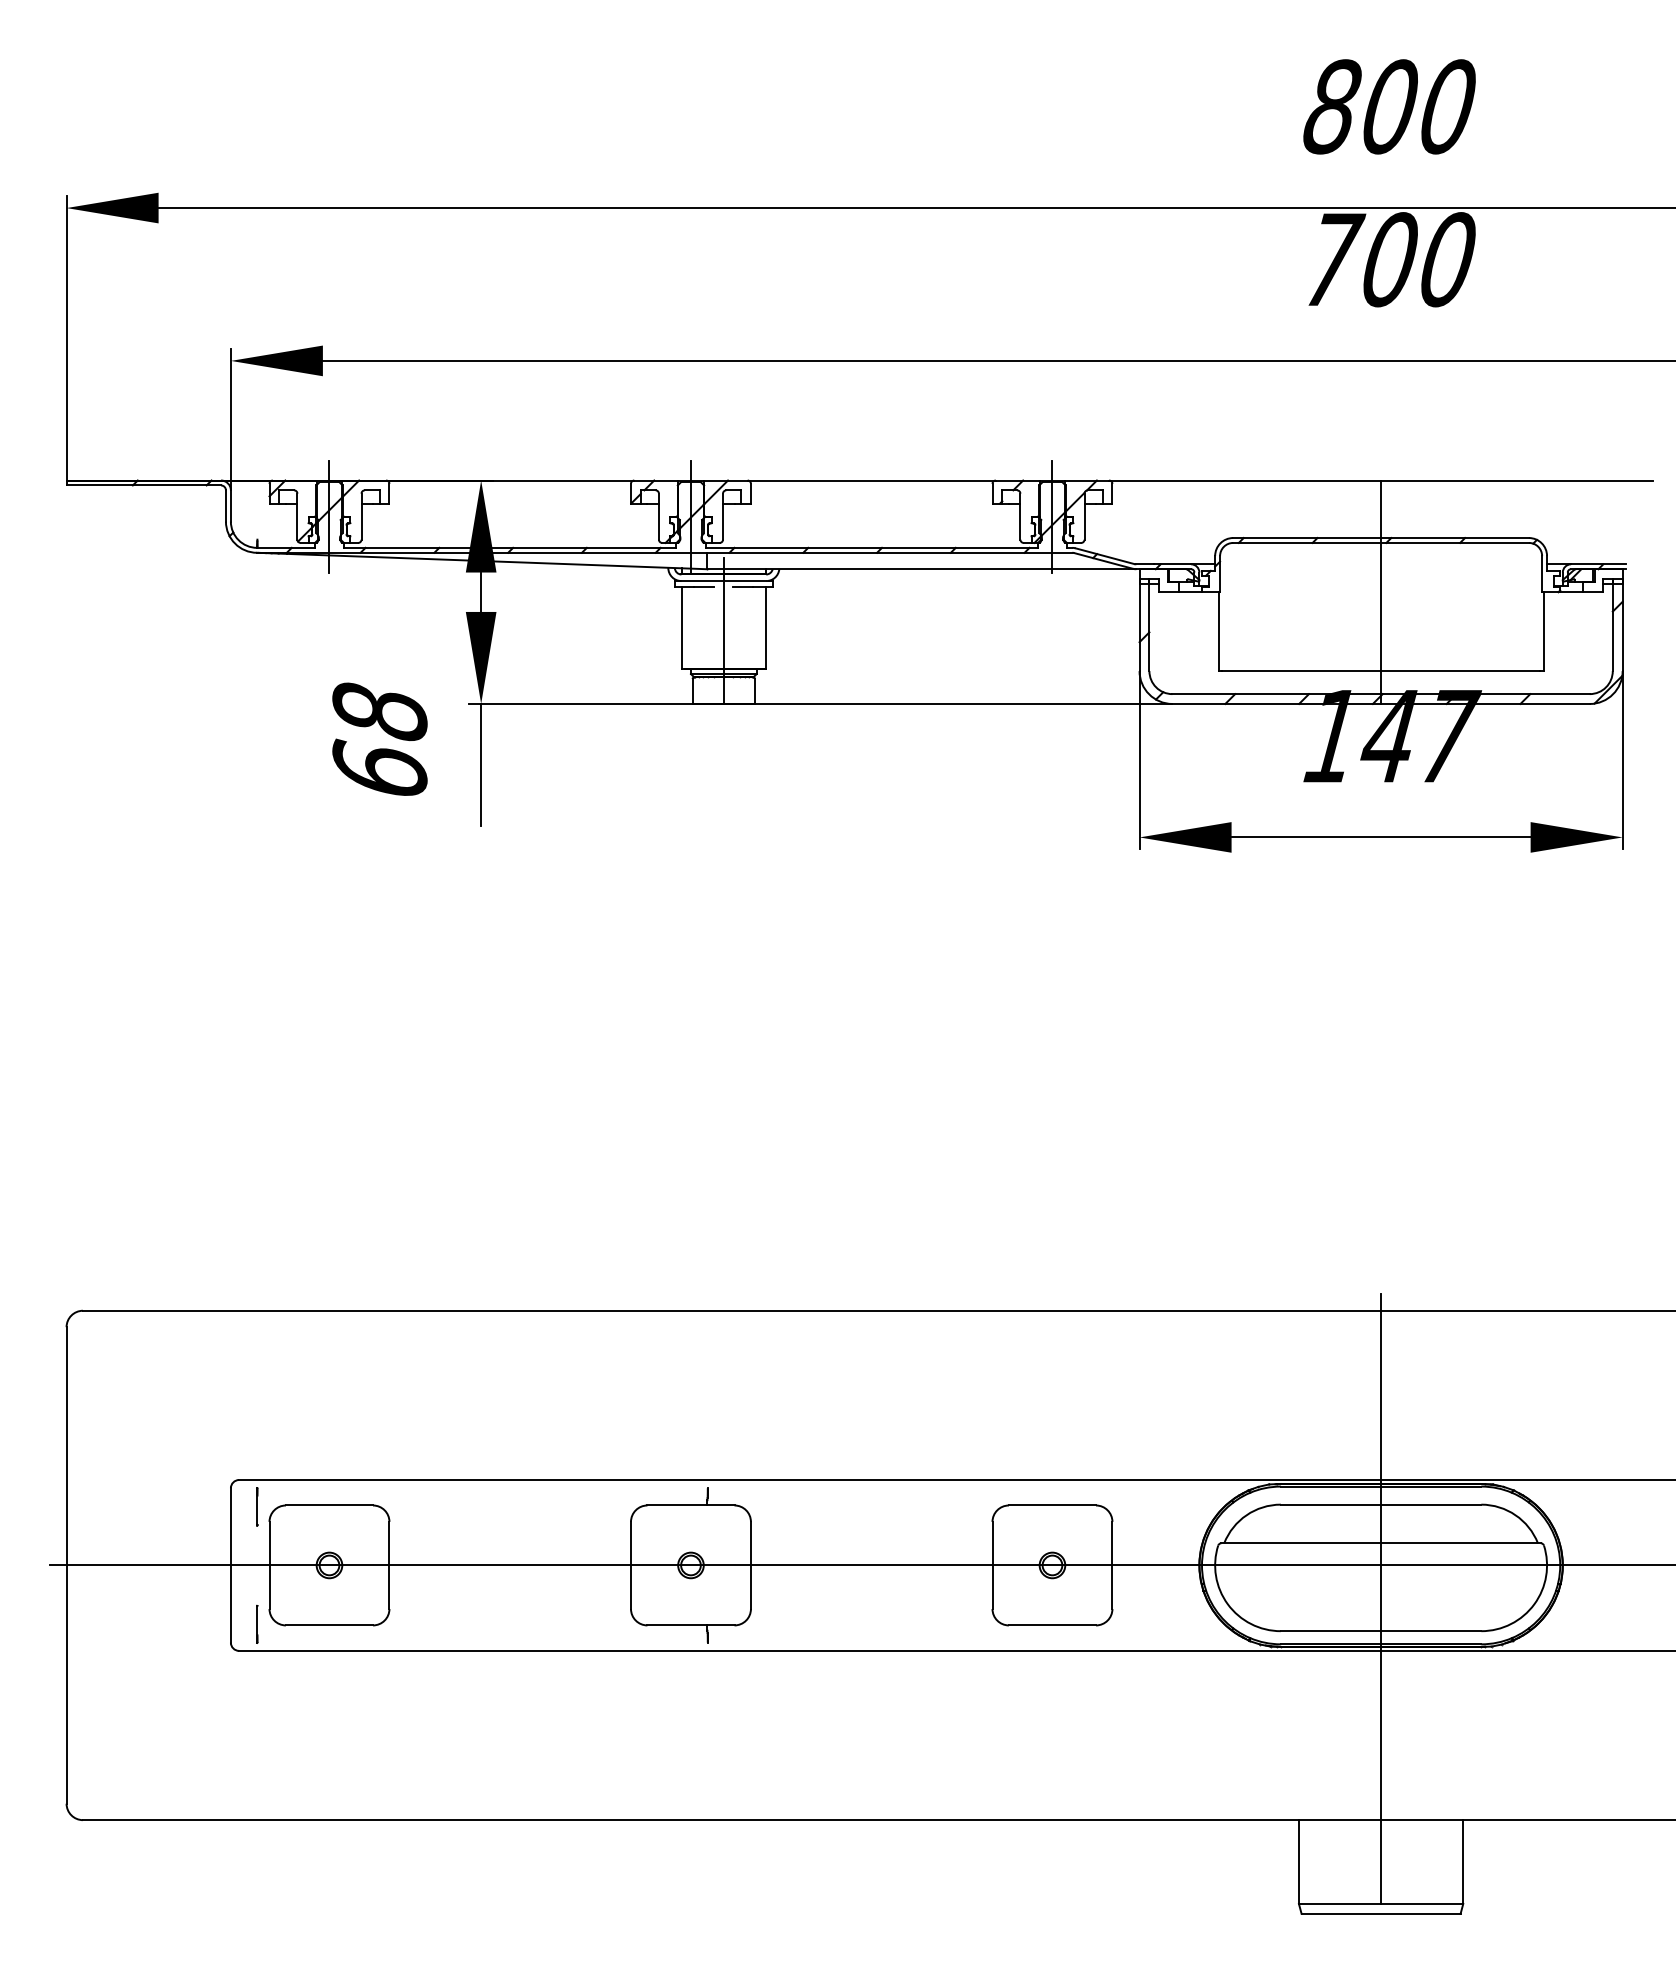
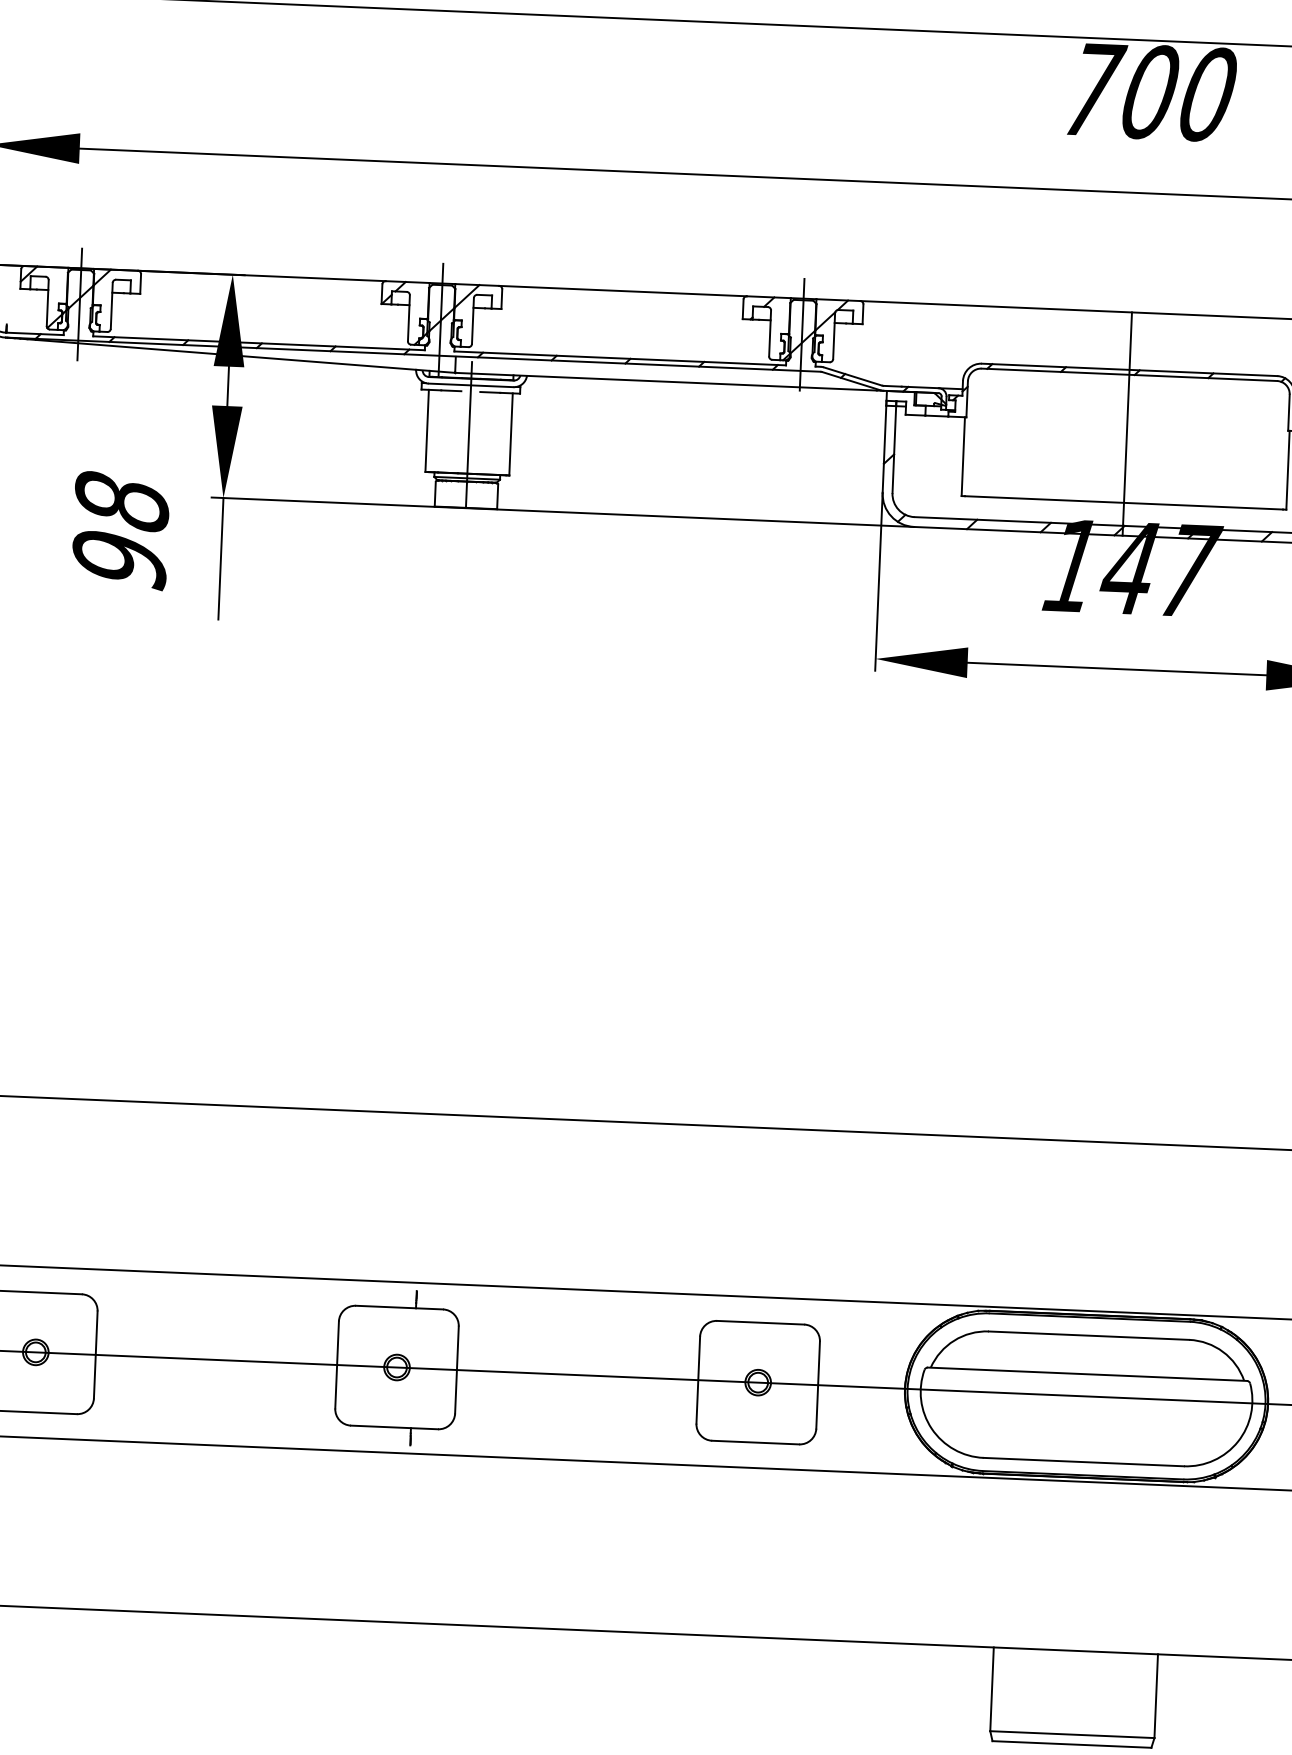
text: (379, 768) -> (119, 558), 68 -> 98
line: (1381, 1598) -> (1085, 1429), removed

